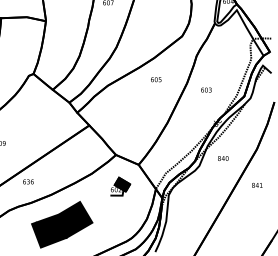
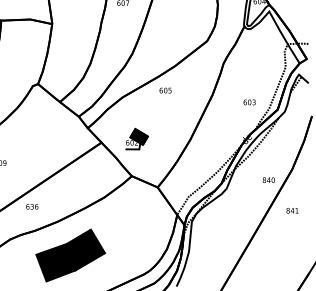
text: (156, 79) -> (165, 90), moved
text: (206, 90) -> (249, 102), moved
text: (222, 157) -> (268, 179), moved
part: (120, 186) -> (136, 139), moved

